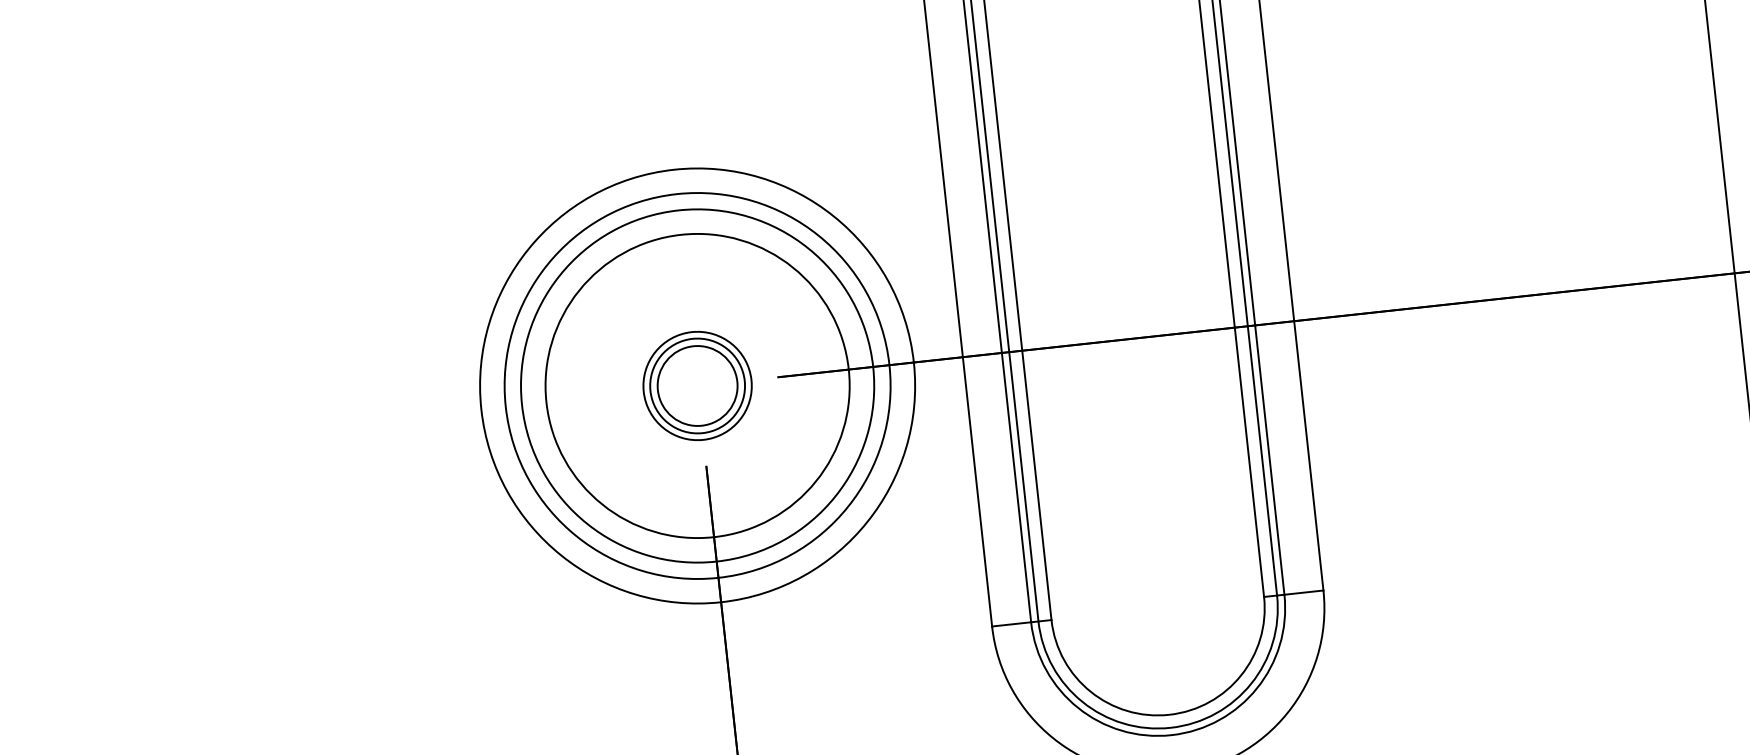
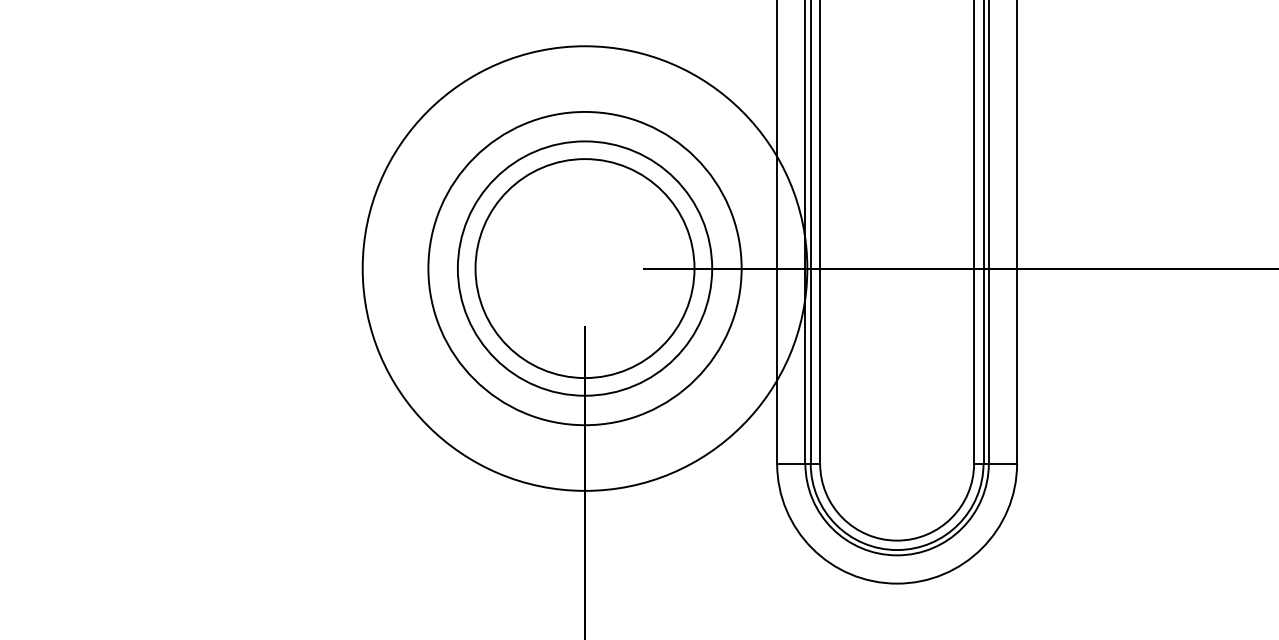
circle: (696, 385) -> (584, 268), size x1.6
part: (696, 385) -> (584, 268), removed

